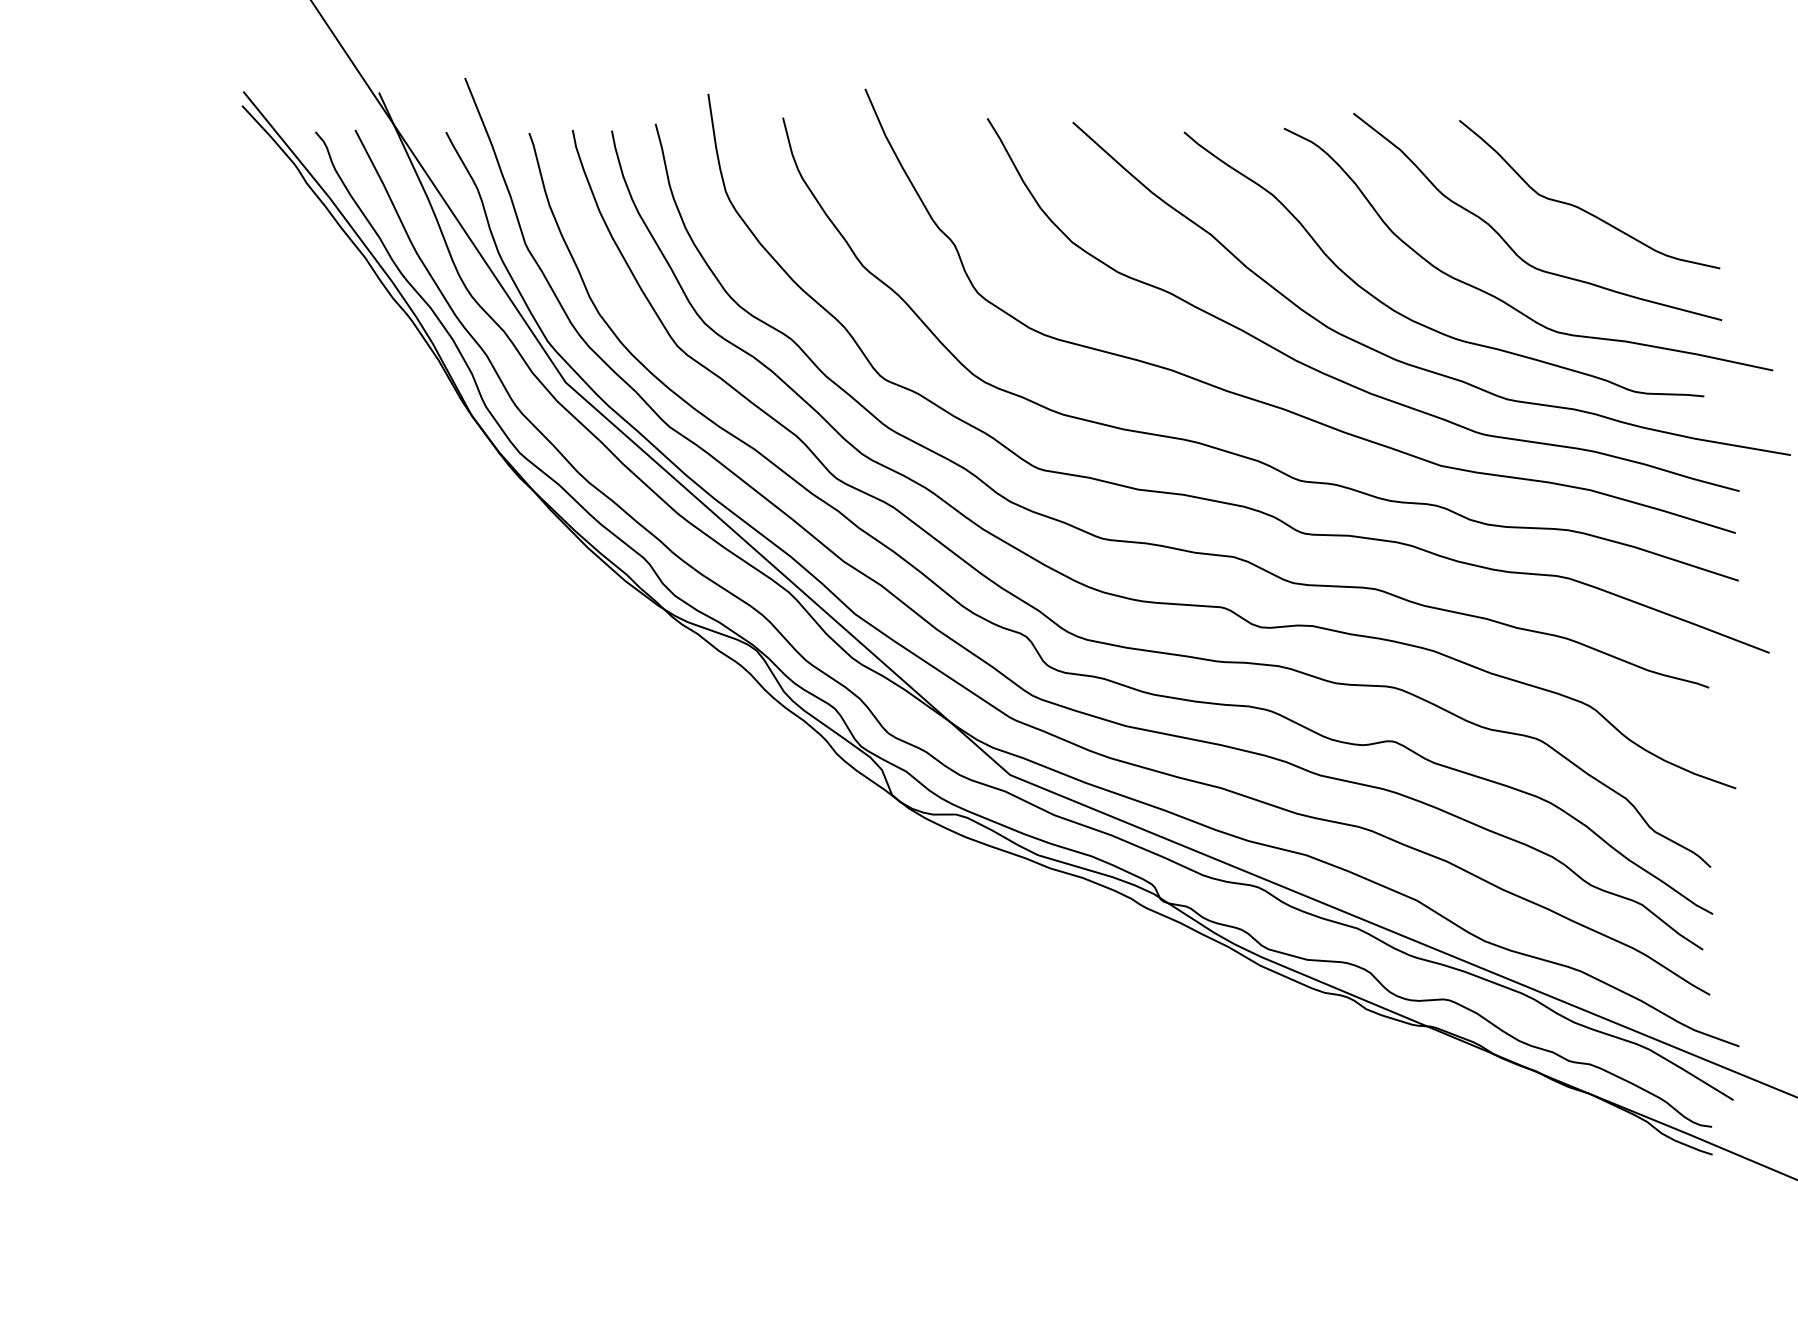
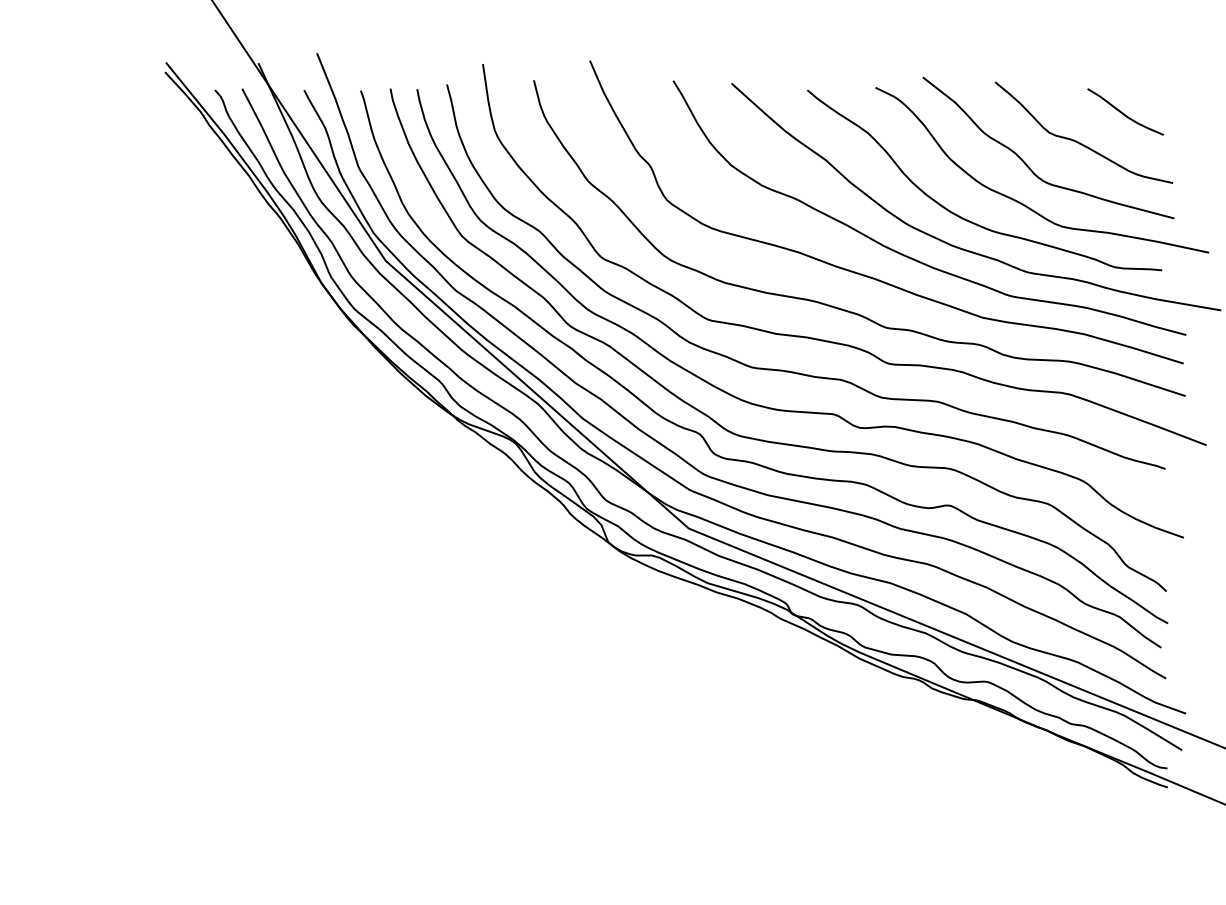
curve: (1647, 164) -> (1123, 112), added

